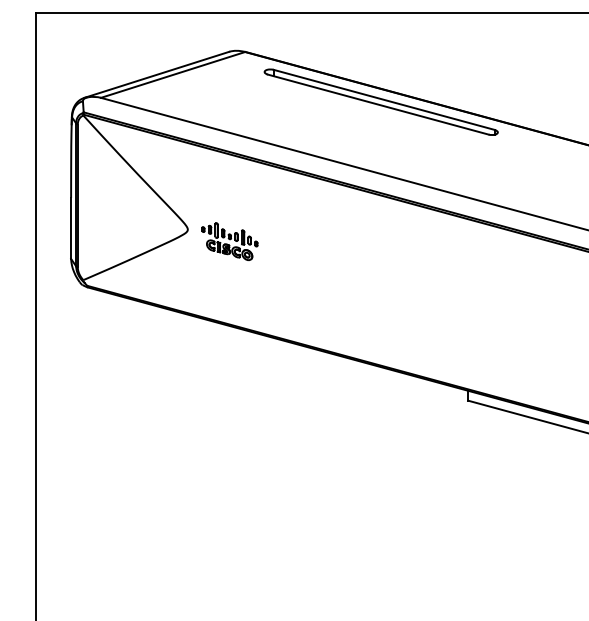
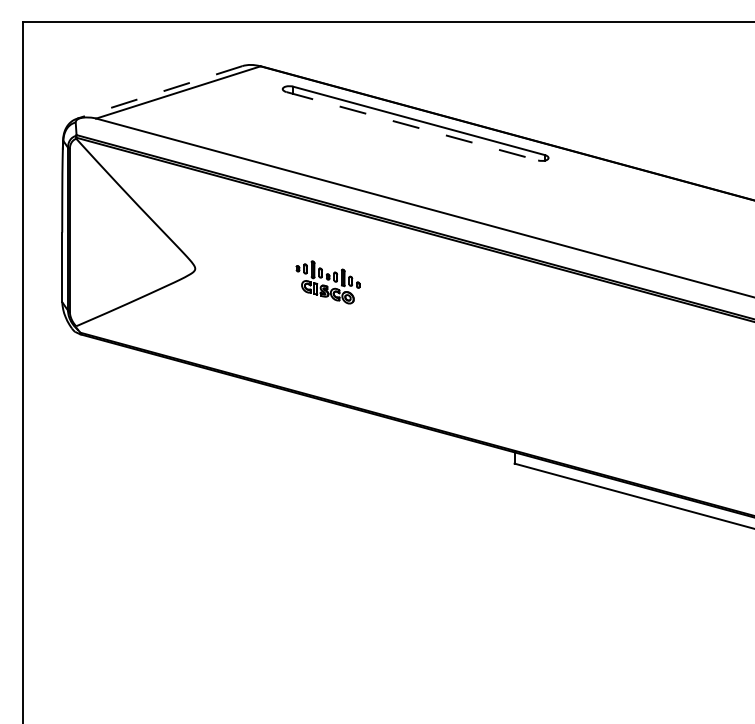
line: (156, 74) -> (159, 92), solid -> dashed
line: (378, 104) -> (412, 126), solid -> dashed
part: (229, 241) -> (327, 282), moved

